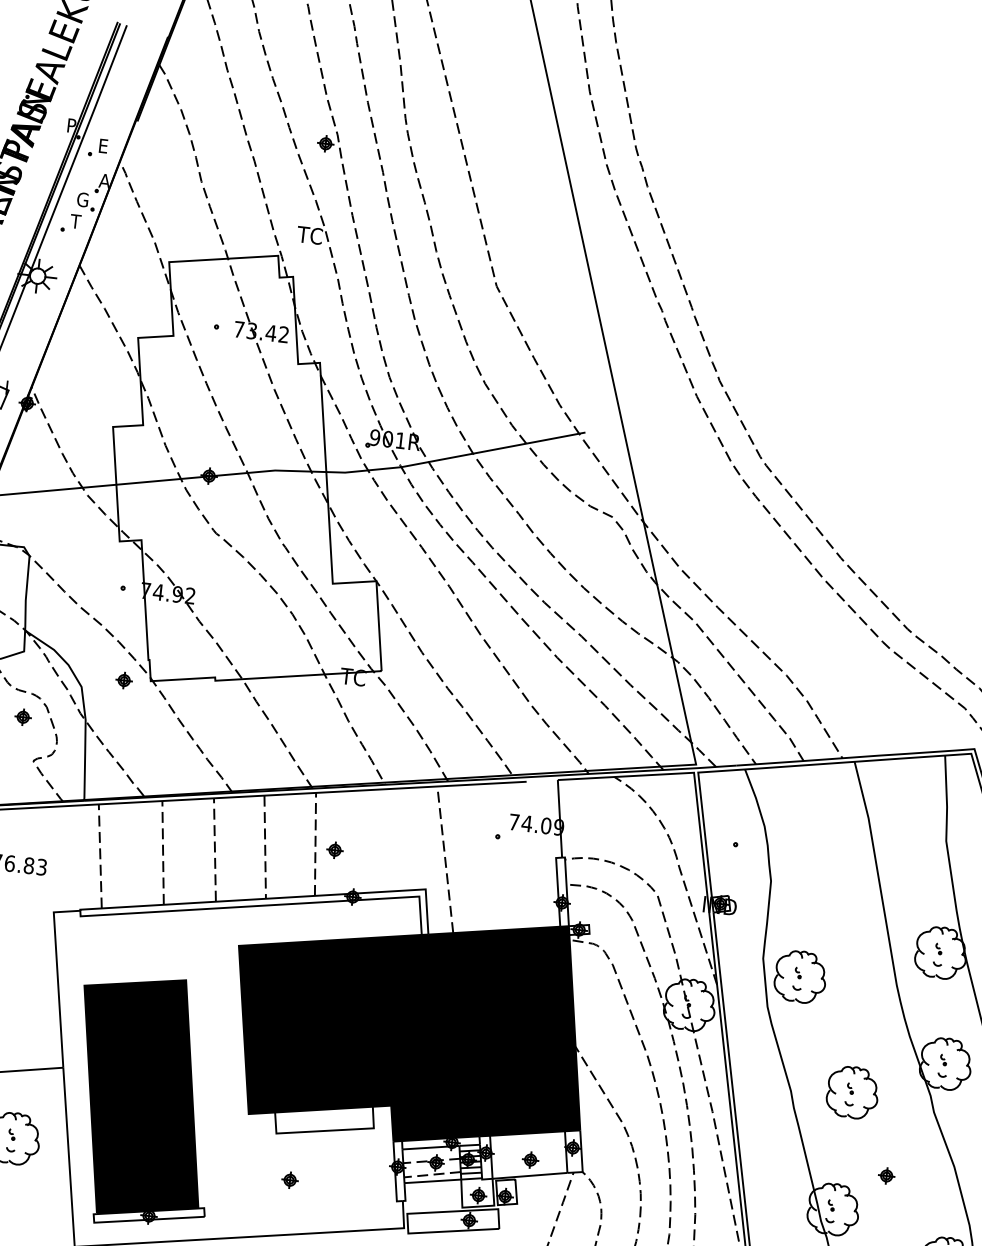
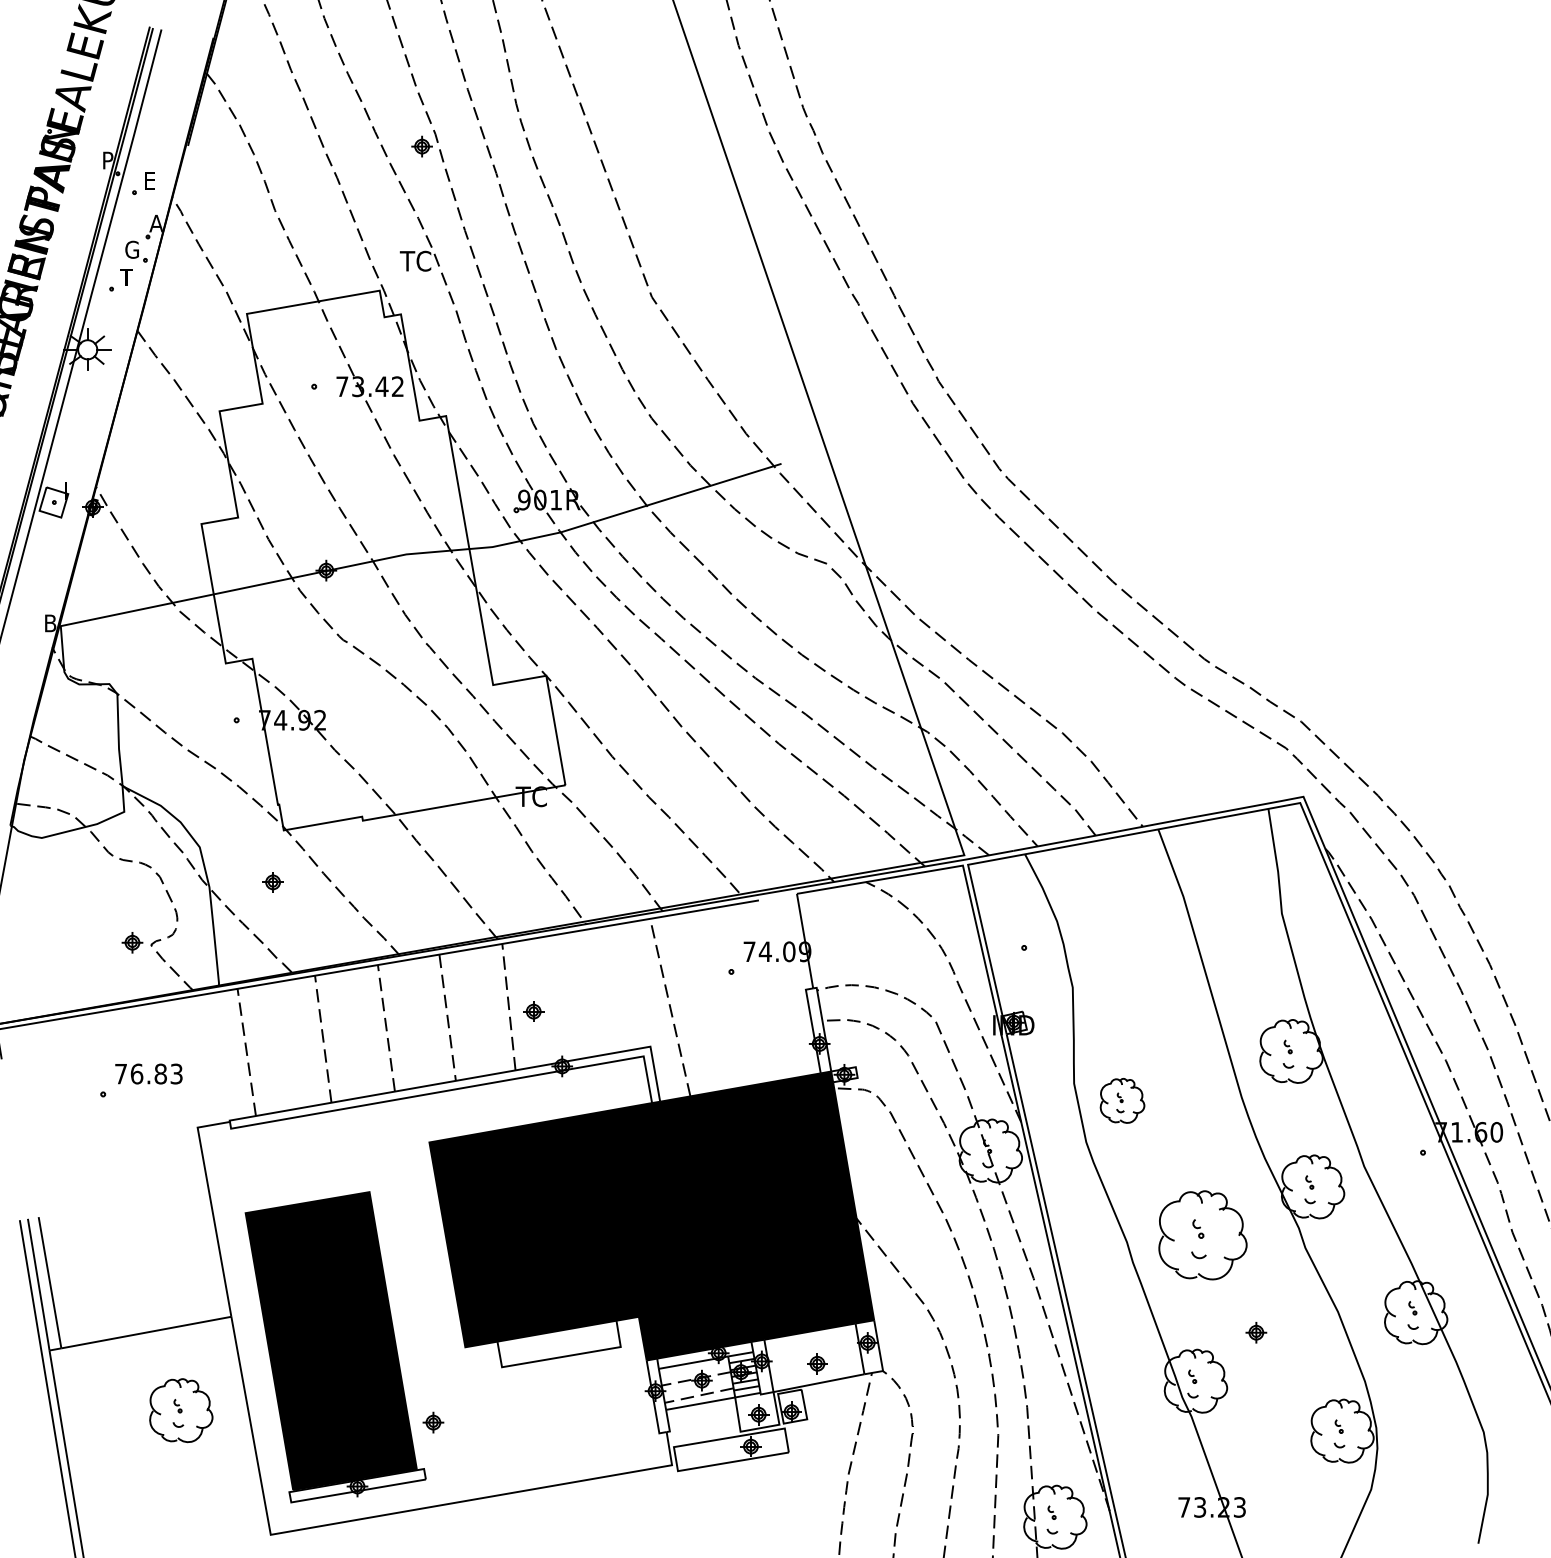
part: (123, 680) -> (272, 882), moved
part: (23, 717) -> (132, 942), moved
part: (800, 976) -> (1122, 1100), size x0.7
part: (852, 1091) -> (1202, 1234), size x1.4
part: (290, 1180) -> (433, 1422), moved

